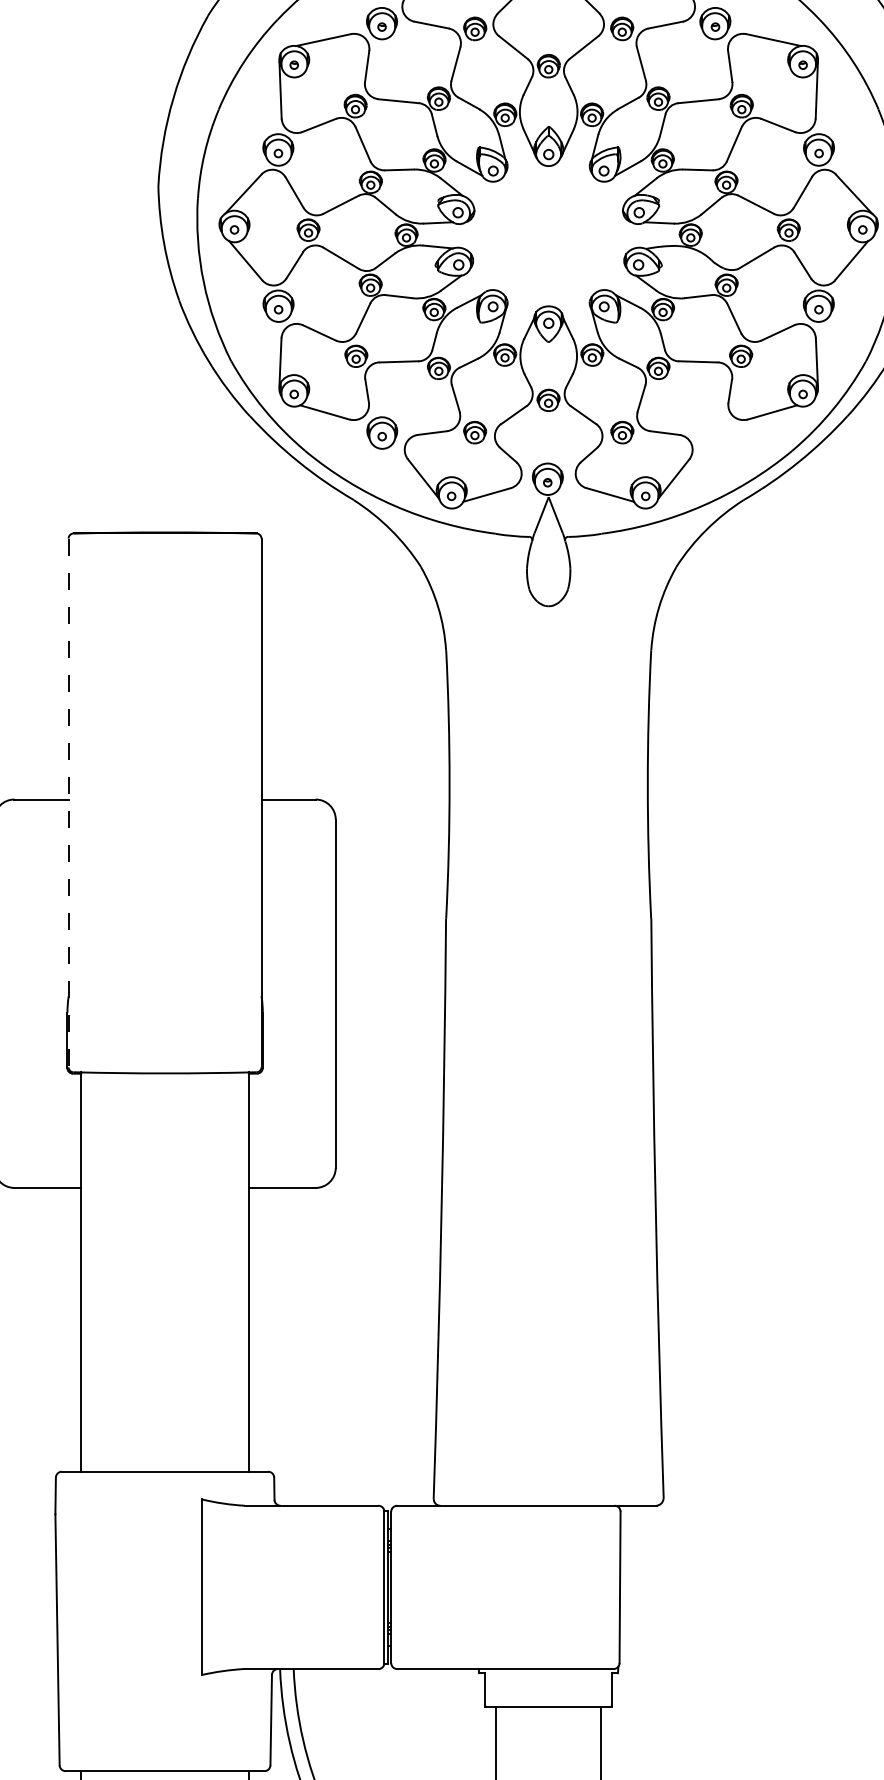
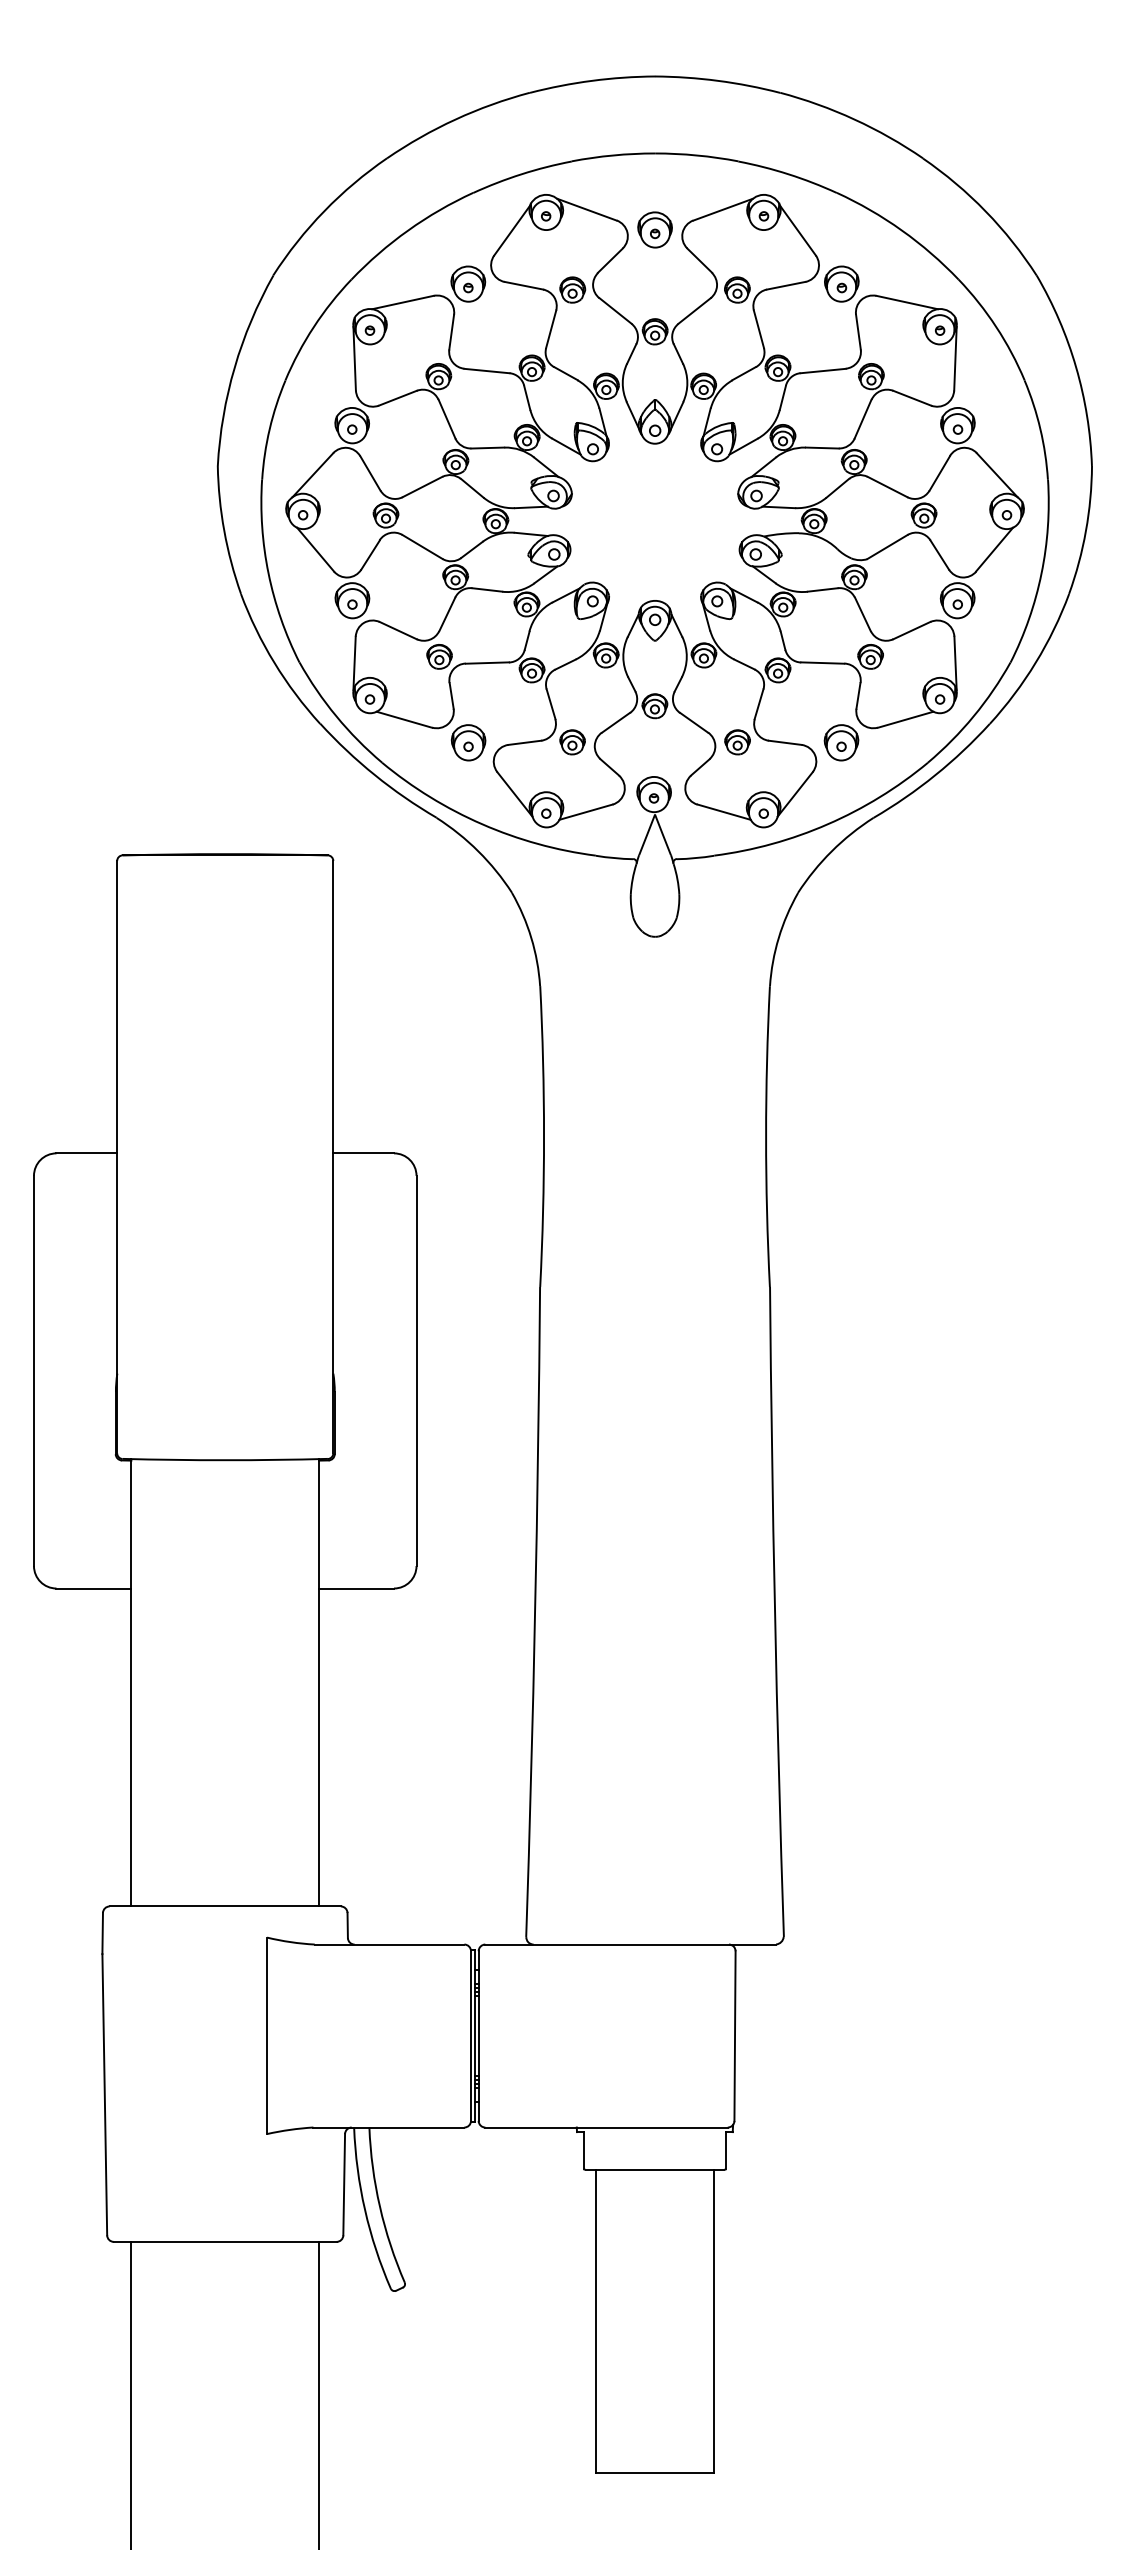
part: (715, 432) -> (841, 742), added
line: (68, 803) -> (117, 1157), dashed -> solid

